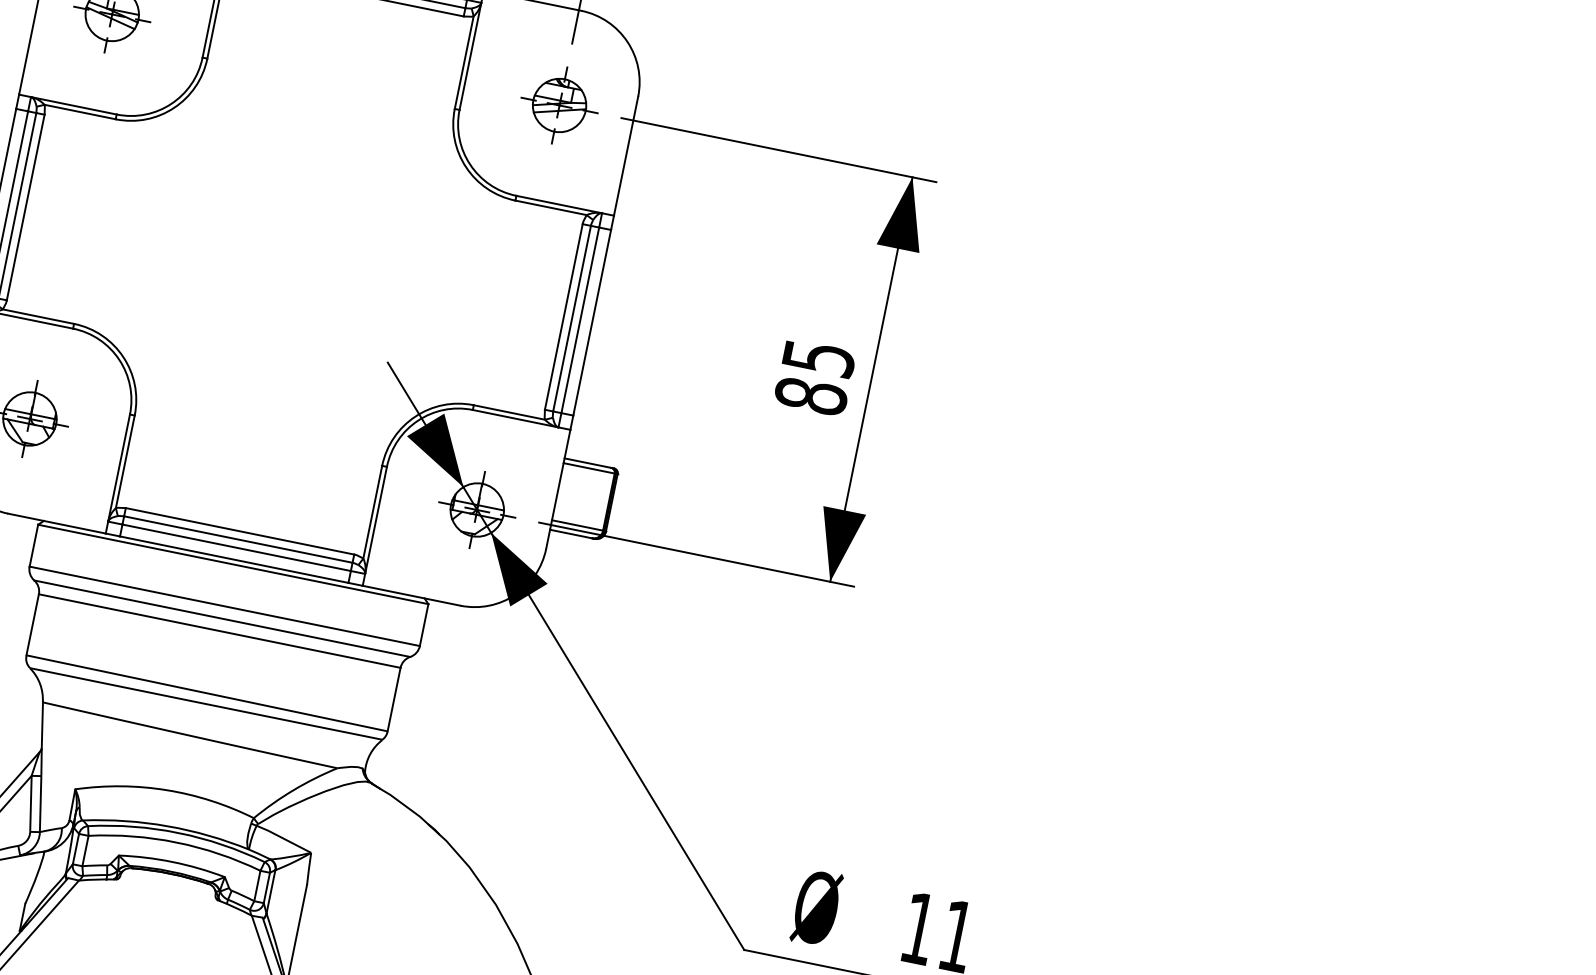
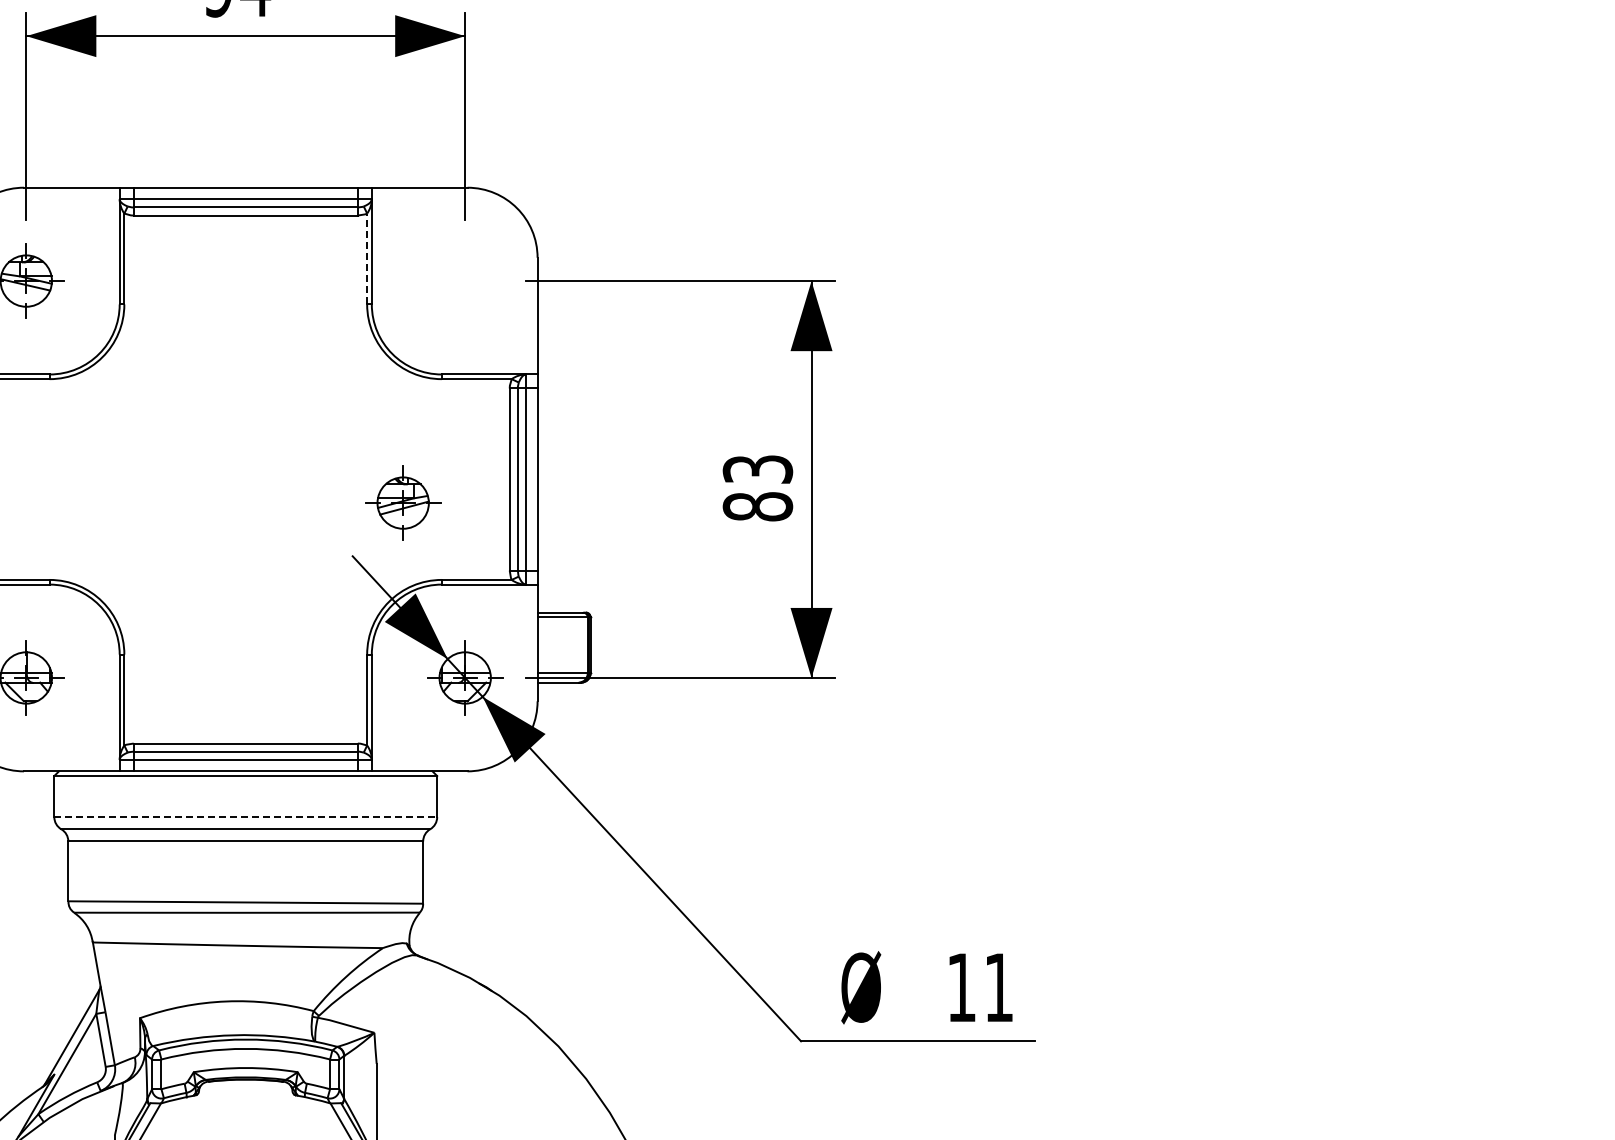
line: (464, 62) -> (367, 258), solid -> dashed
part: (560, 104) -> (403, 502), moved
text: (818, 358) -> (757, 469), 85 -> 83
line: (225, 606) -> (246, 817), solid -> dashed

